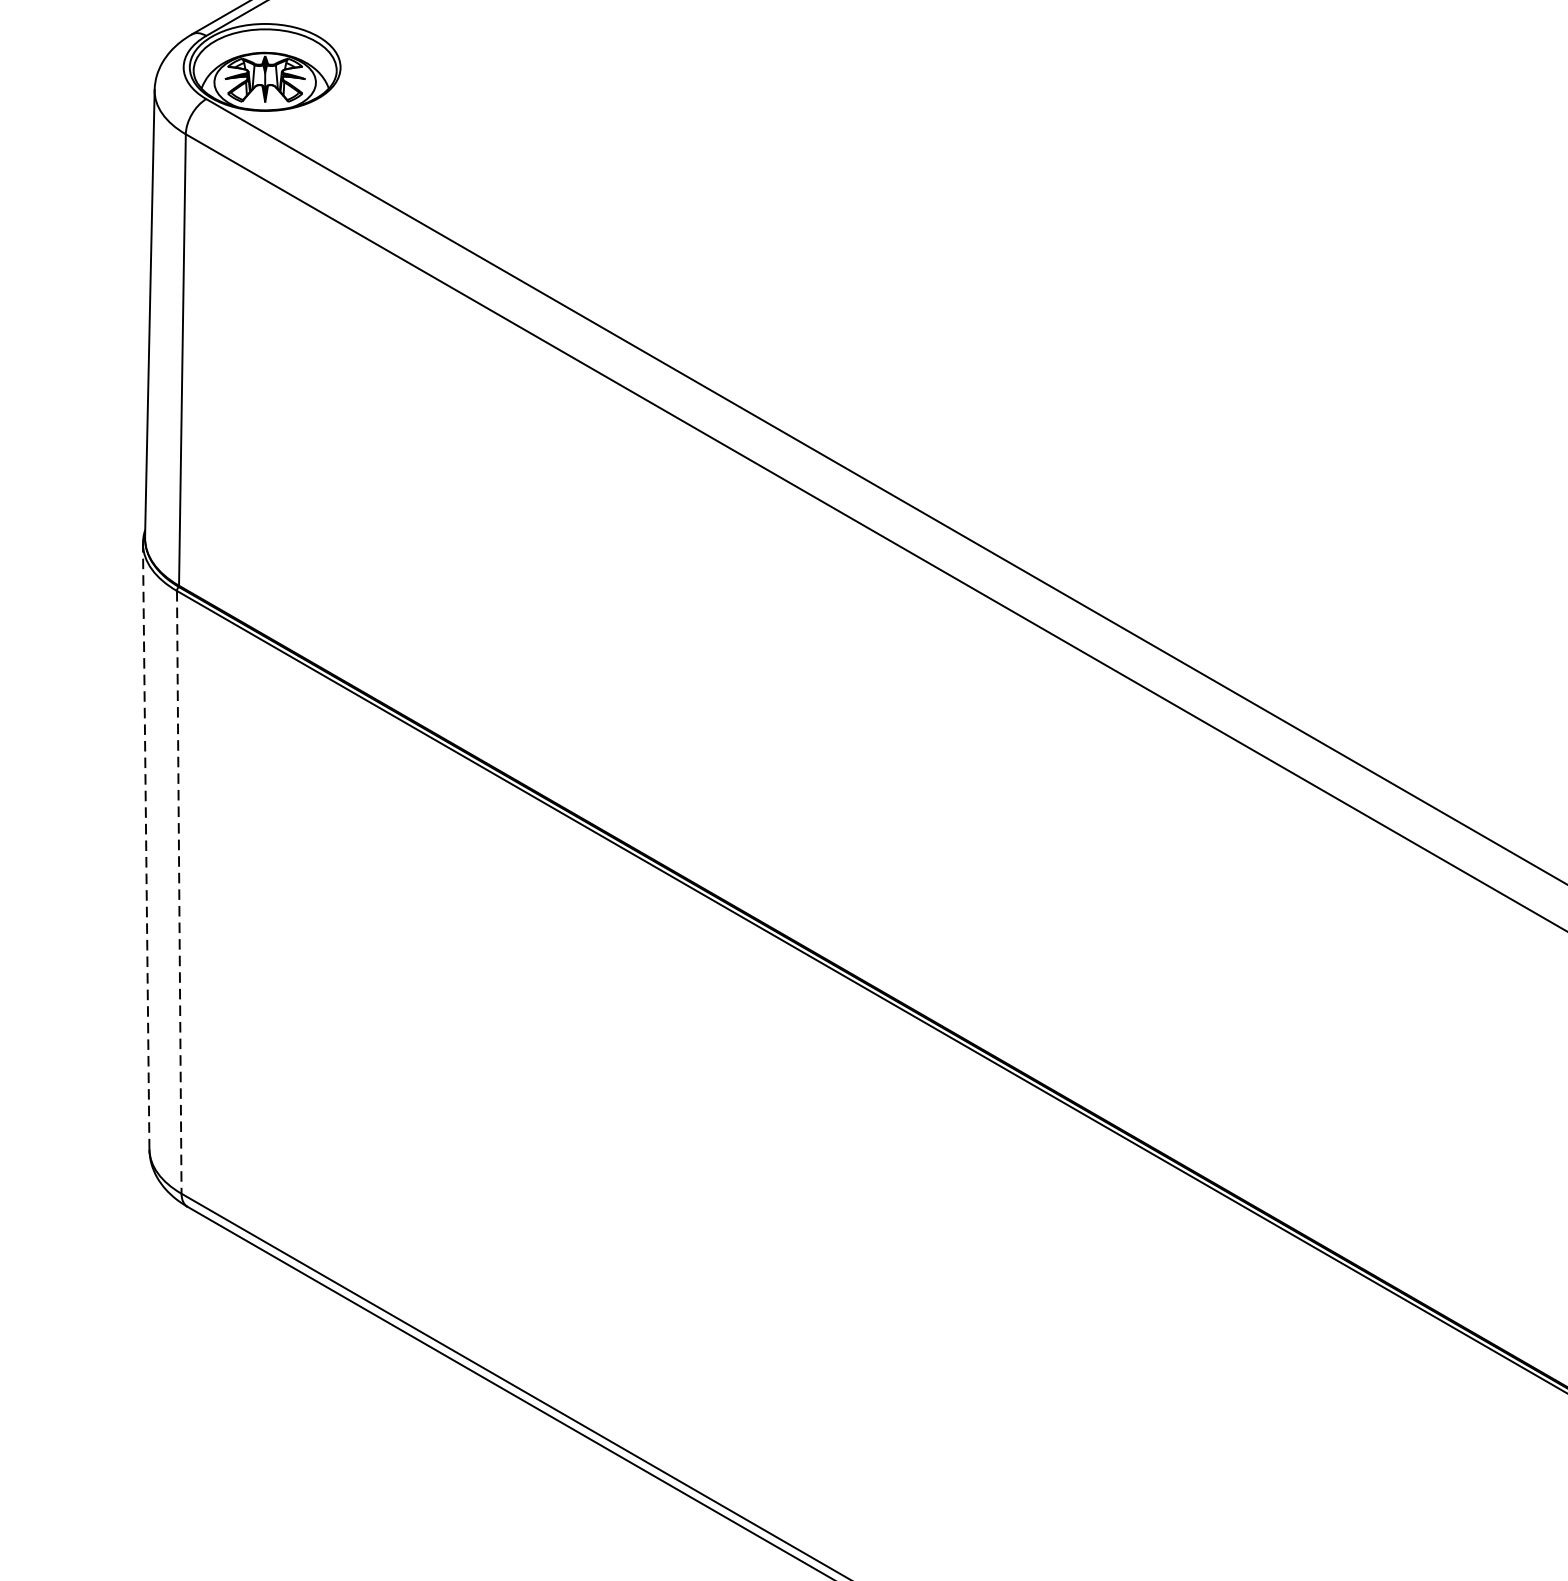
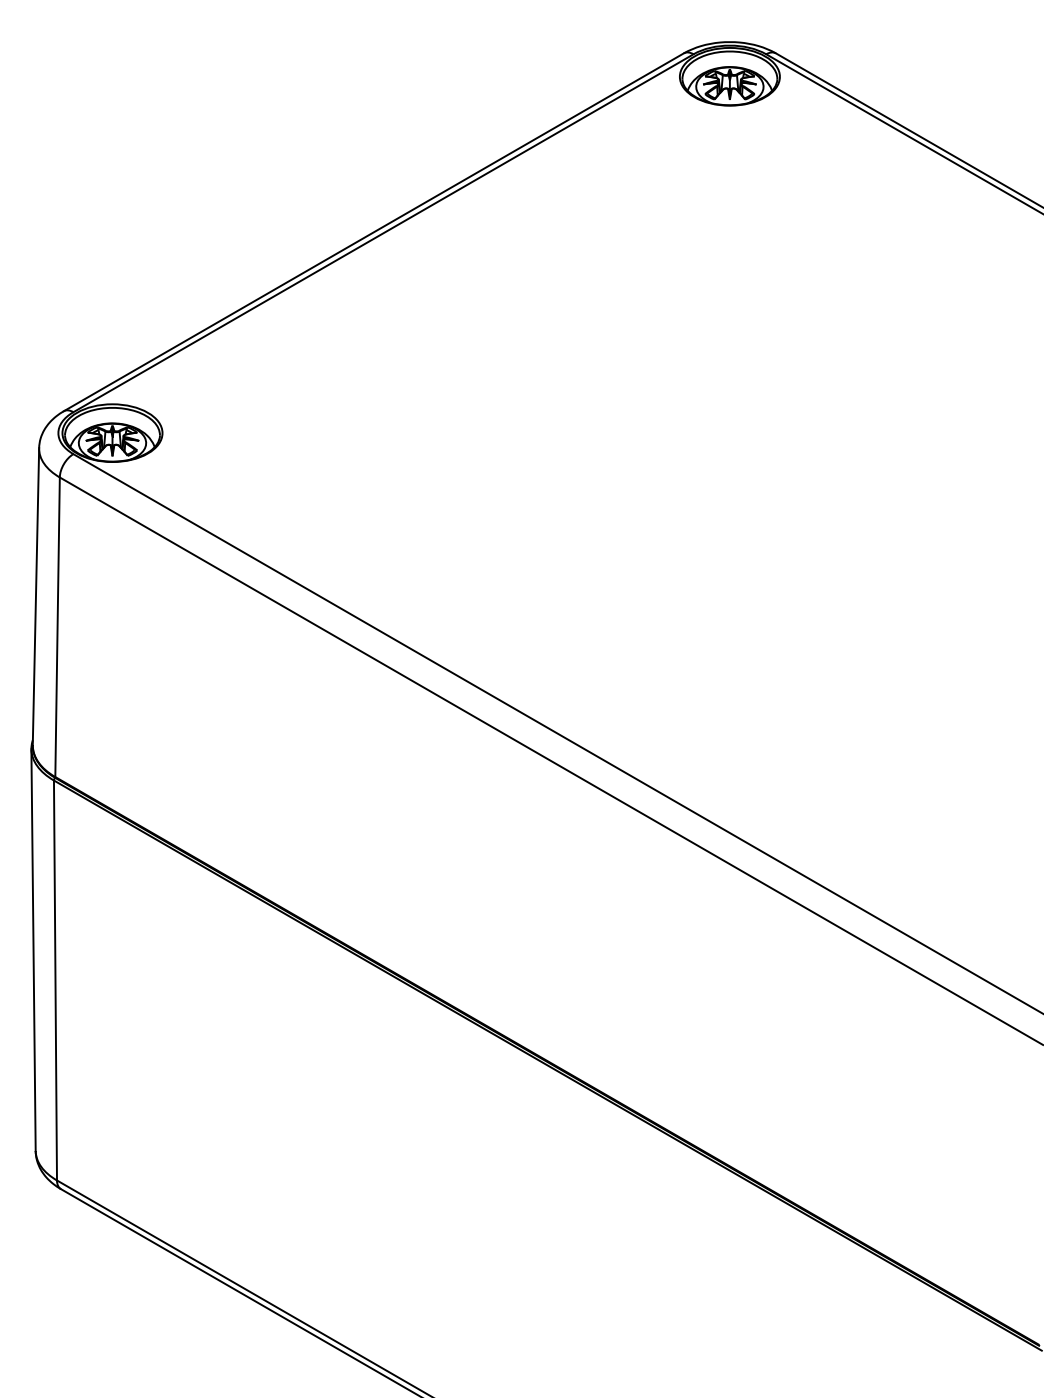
line: (146, 847) -> (33, 950), dashed -> solid
line: (179, 892) -> (55, 980), dashed -> solid

